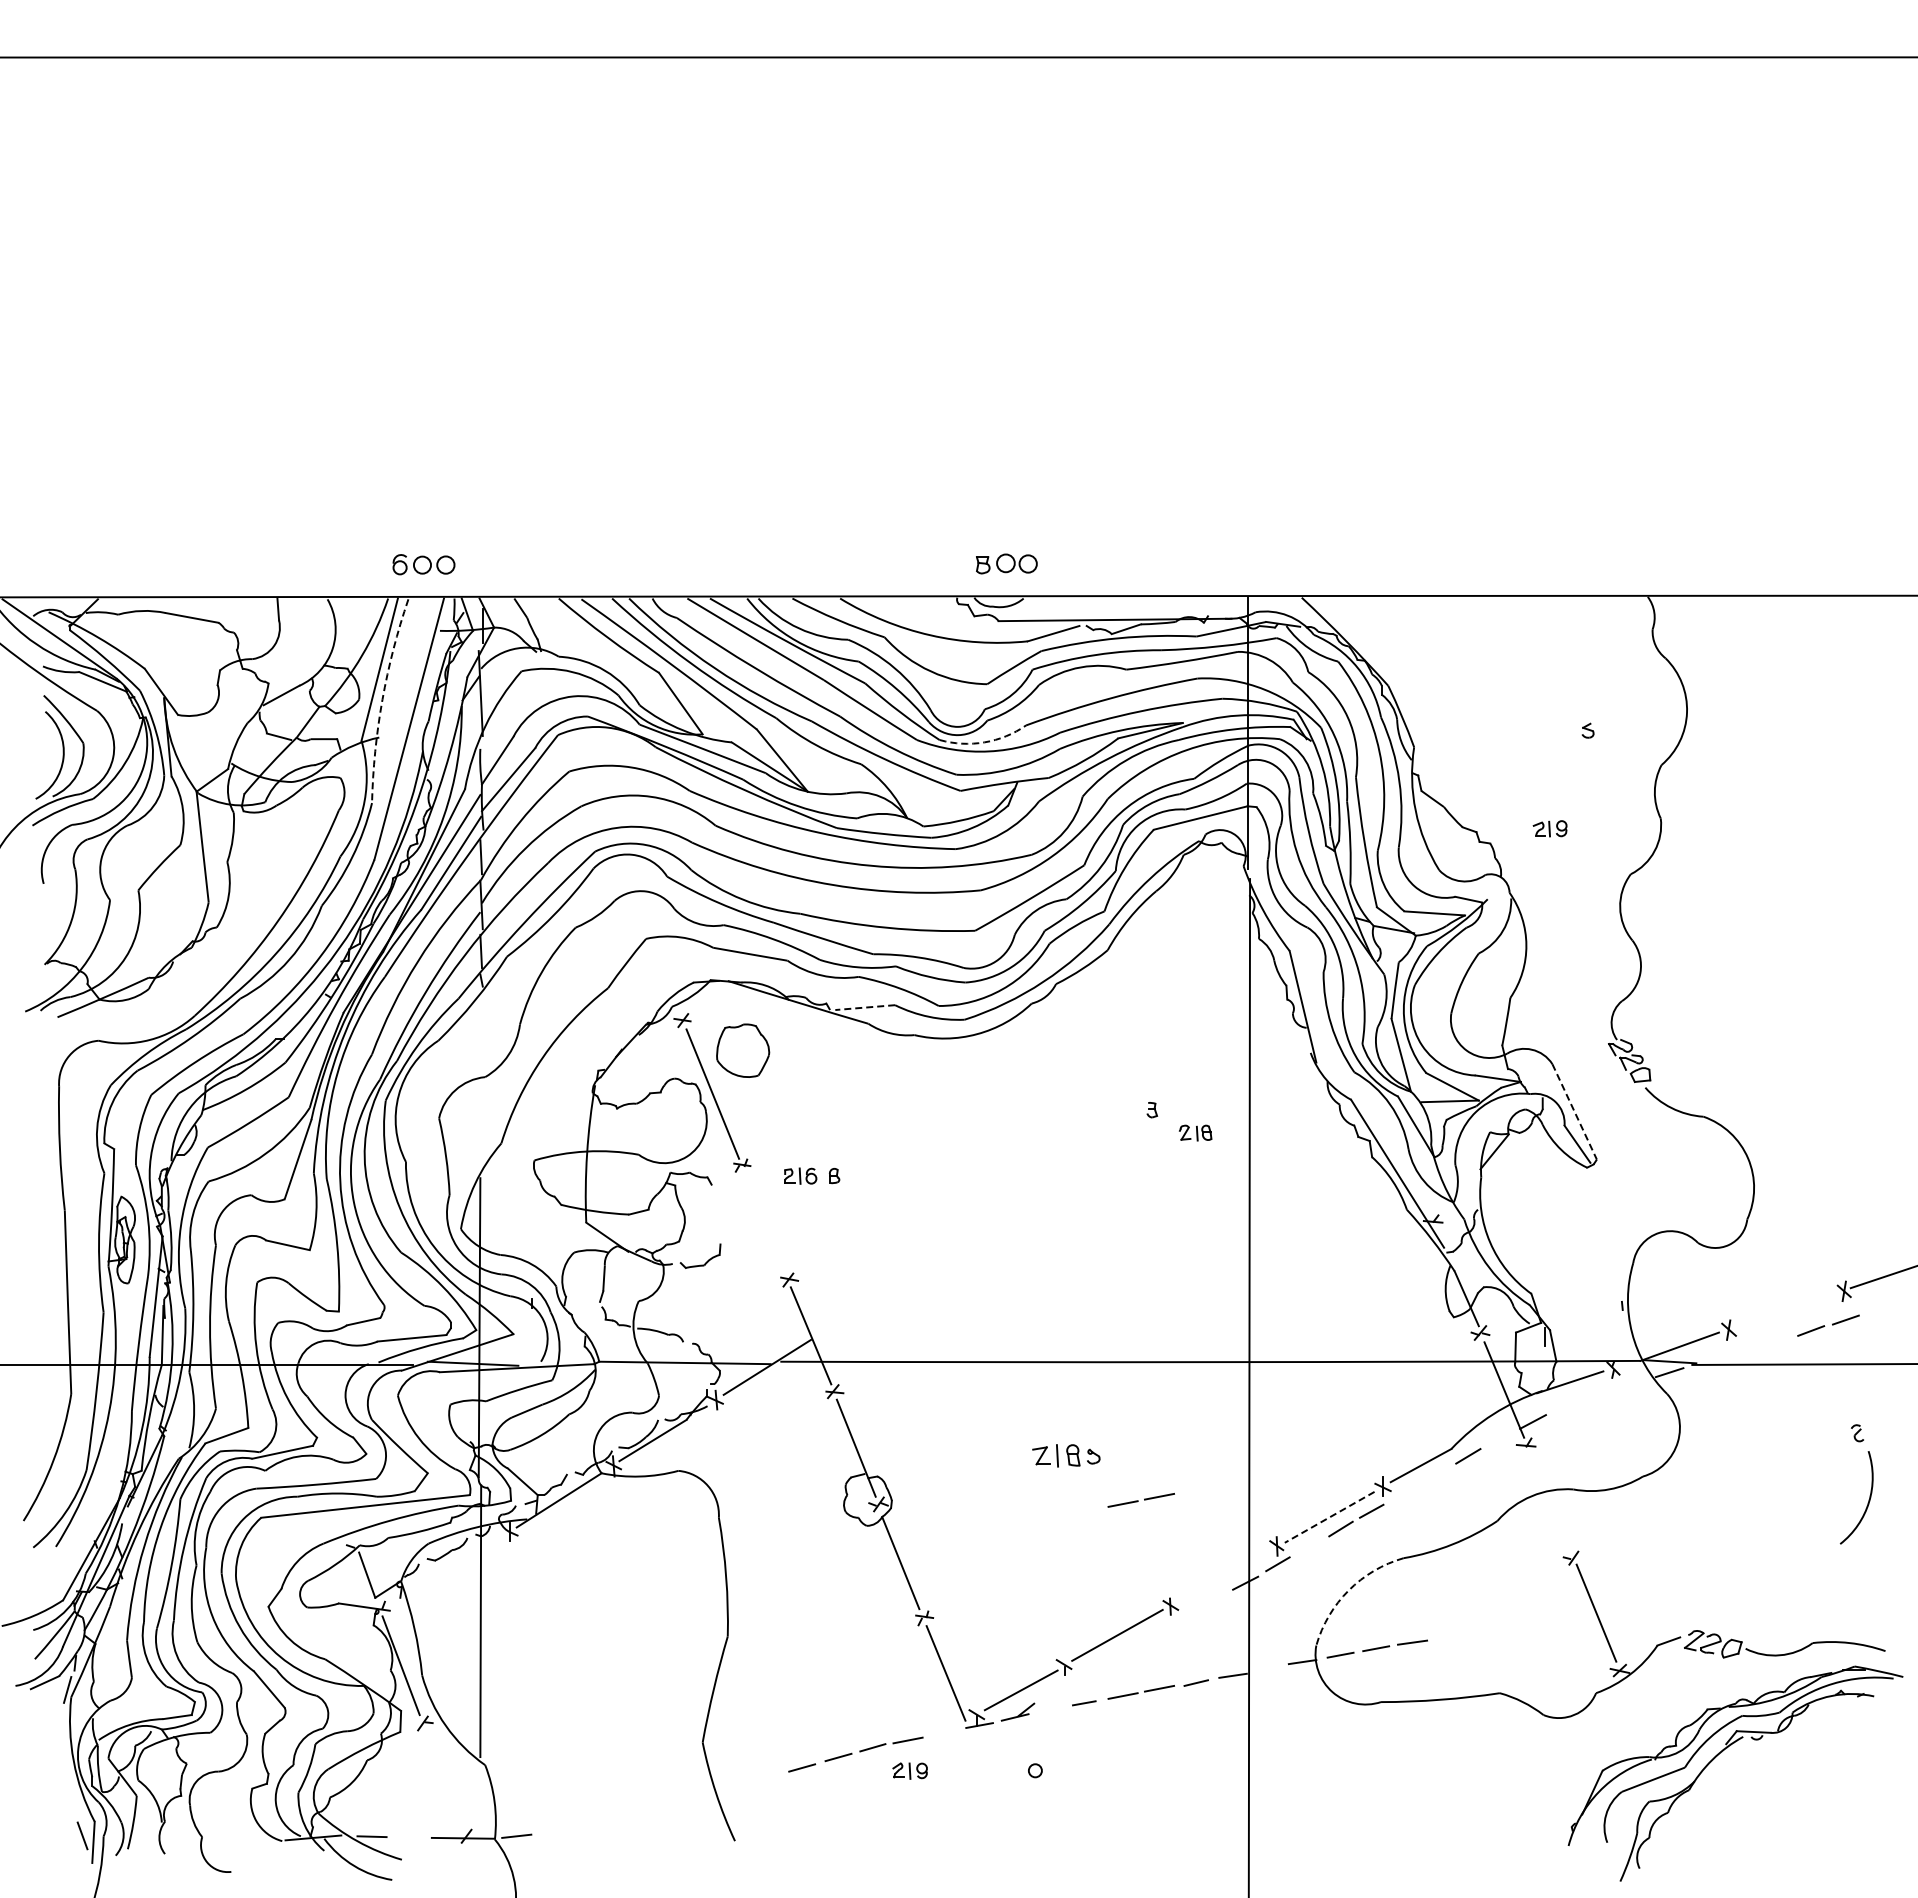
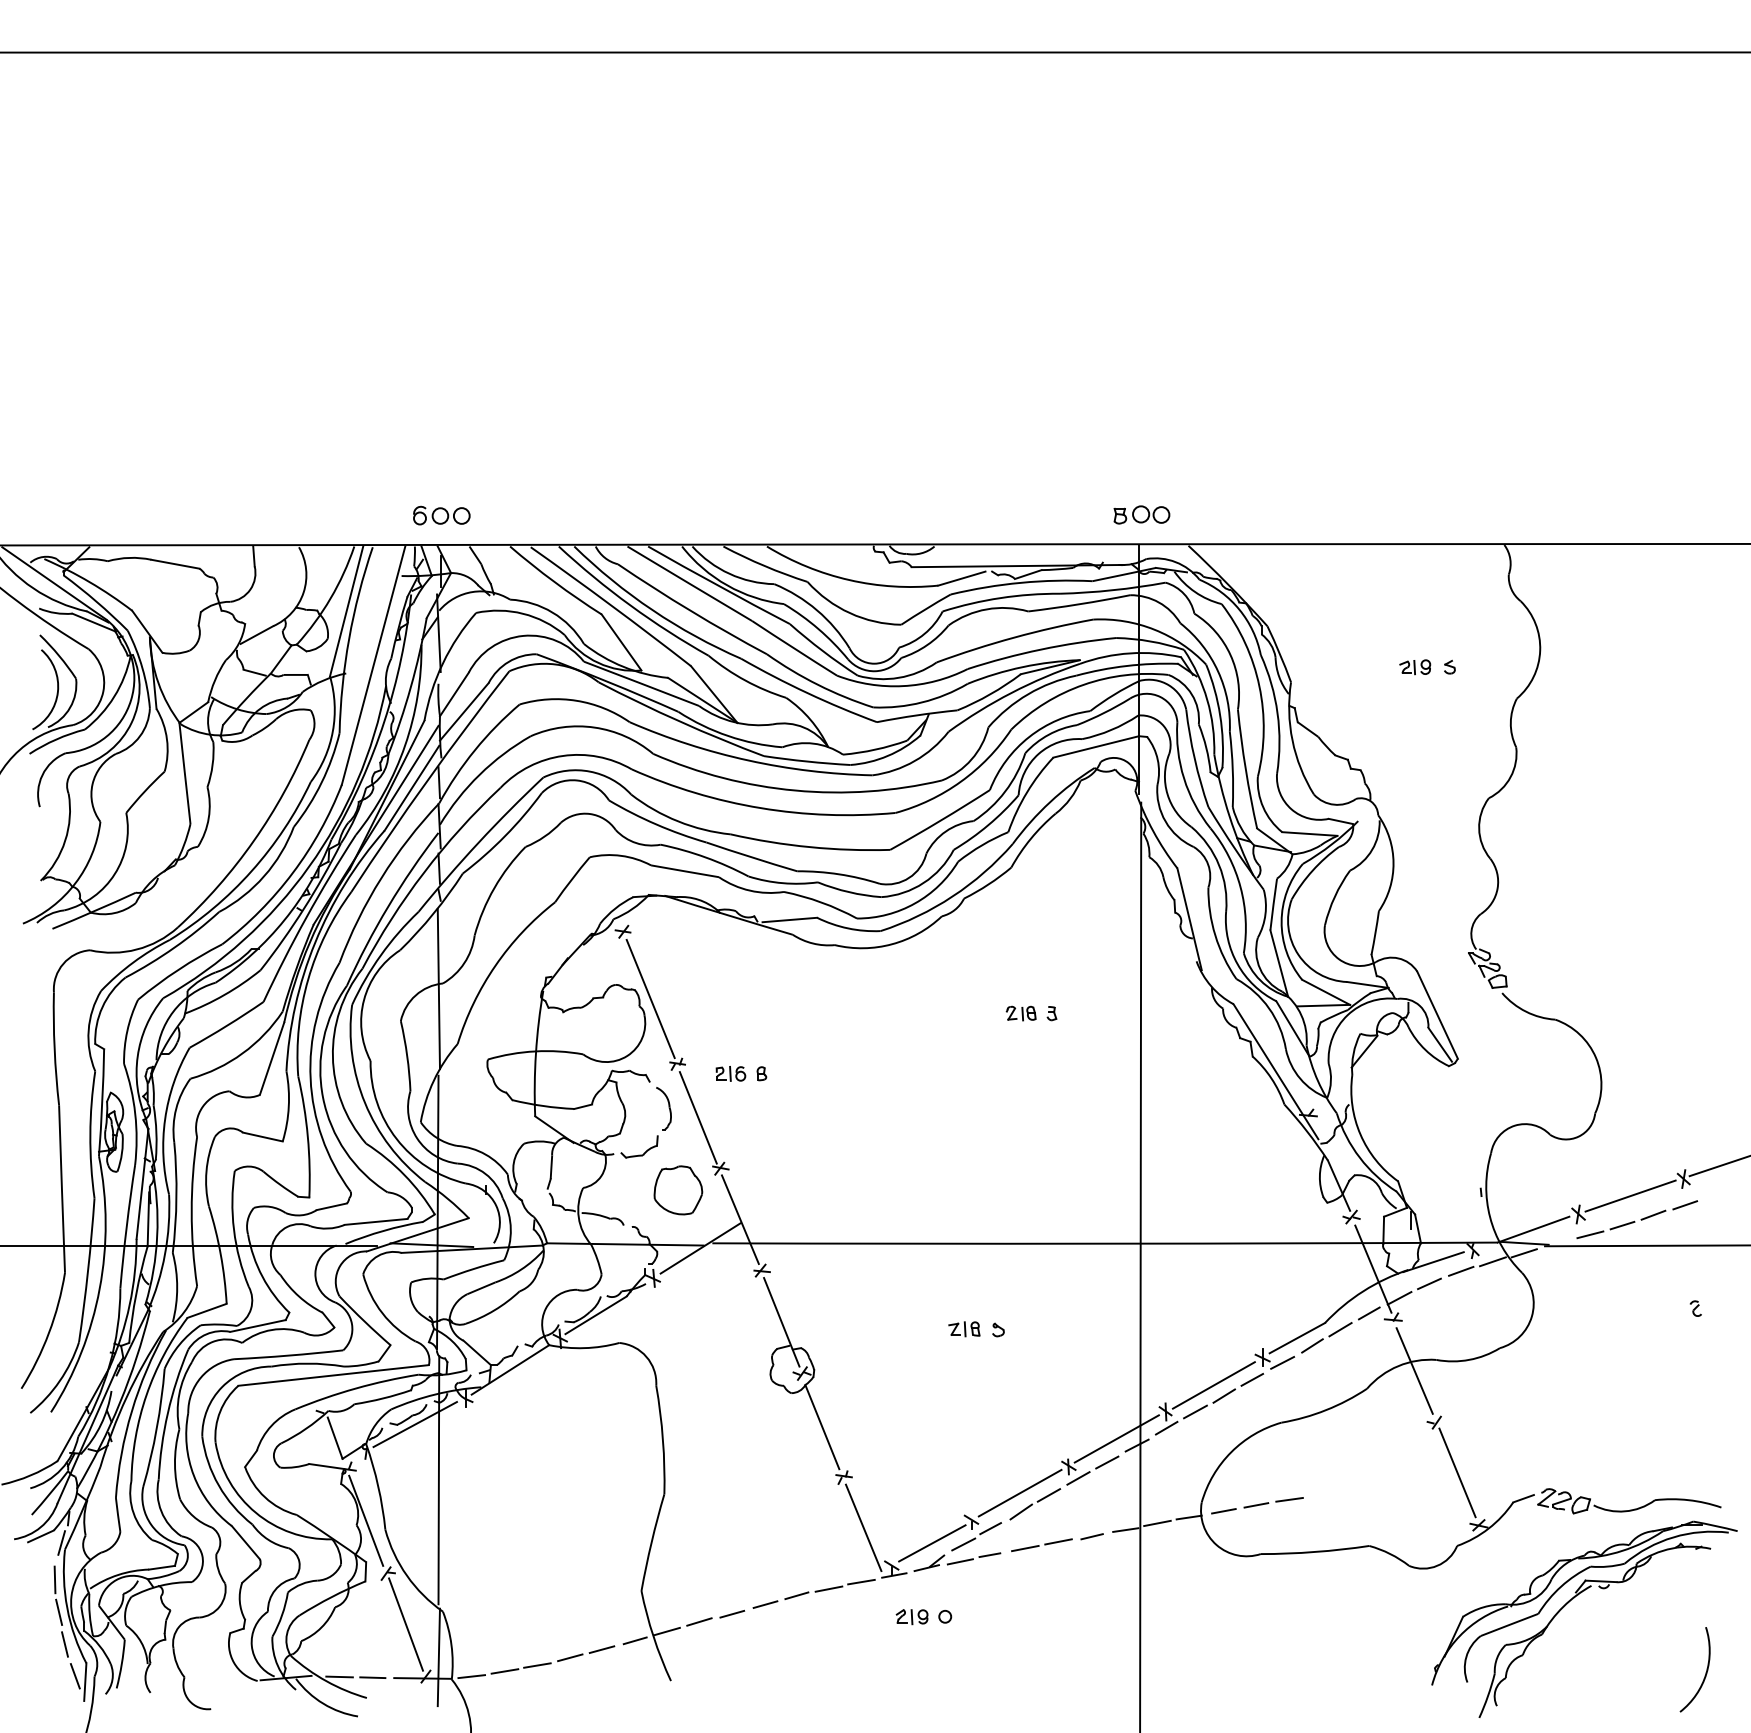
part: (1006, 563) -> (1141, 514), moved
part: (423, 564) -> (441, 515), moved
arc: (382, 699) -> (349, 638), dashed -> solid
arc: (984, 742) -> (898, 677), dashed -> solid
part: (1549, 828) -> (1414, 667), moved
line: (864, 1007) -> (789, 919), dashed -> solid
part: (743, 1050) -> (678, 1190), moved
line: (480, 1082) -> (438, 988), added
line: (1574, 1111) -> (1437, 1014), dashed -> solid
part: (1195, 1132) -> (1021, 1013), moved
part: (726, 1213) -> (663, 1107), added
line: (764, 1224) -> (697, 1118), added
line: (1785, 1309) -> (1630, 1195), added
line: (1777, 1342) -> (1622, 1225), added
line: (1741, 1352) -> (1589, 1234), added
line: (1635, 1381) -> (1493, 1261), added
line: (1600, 1392) -> (1461, 1271), added
line: (1565, 1405) -> (1429, 1283), added
line: (1499, 1438) -> (1368, 1313), added
part: (1056, 1455) -> (964, 1328), size x0.71
line: (1437, 1473) -> (1312, 1345), added
line: (1404, 1492) -> (1282, 1362), added
arc: (1868, 1499) -> (1705, 1671), moved
line: (1138, 1500) -> (1039, 1370), removed
line: (1549, 1501) -> (1414, 1370), added
line: (1329, 1517) -> (1213, 1385), dashed -> solid
line: (1309, 1546) -> (1195, 1412), added
line: (454, 1559) -> (414, 1423), added
line: (1223, 1575) -> (1116, 1438), added
arc: (1348, 1590) -> (1231, 1452), dashed -> solid
line: (1212, 1601) -> (1106, 1462), added
line: (1181, 1619) -> (1078, 1478), added
line: (1148, 1637) -> (1048, 1495), added
line: (1118, 1655) -> (1021, 1511), added
line: (1267, 1668) -> (1157, 1523), added
line: (1084, 1674) -> (990, 1528), added
line: (1055, 1691) -> (963, 1544), added
line: (1051, 1710) -> (959, 1561), added
line: (59, 1729) -> (54, 1579), added
line: (943, 1732) -> (861, 1581), added
line: (64, 1765) -> (58, 1611), added
part: (909, 1770) -> (911, 1616), moved
line: (765, 1776) -> (698, 1622), added
line: (444, 1778) -> (405, 1623), added
line: (730, 1786) -> (666, 1631), added
line: (695, 1796) -> (634, 1640), added
line: (71, 1800) -> (65, 1643), added
line: (659, 1806) -> (602, 1649), added
line: (480, 1814) -> (438, 1656), added
line: (624, 1815) -> (570, 1657), added
line: (588, 1823) -> (537, 1664), added
line: (552, 1830) -> (504, 1671), added
line: (408, 1837) -> (372, 1677), added

